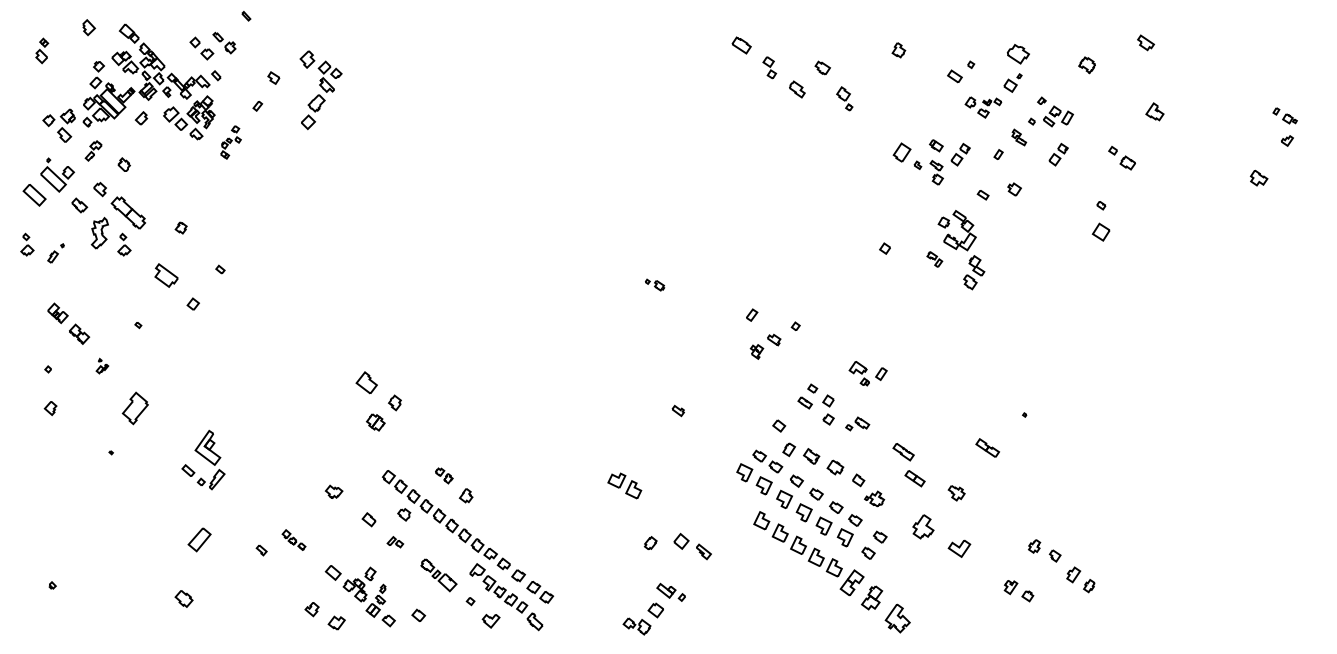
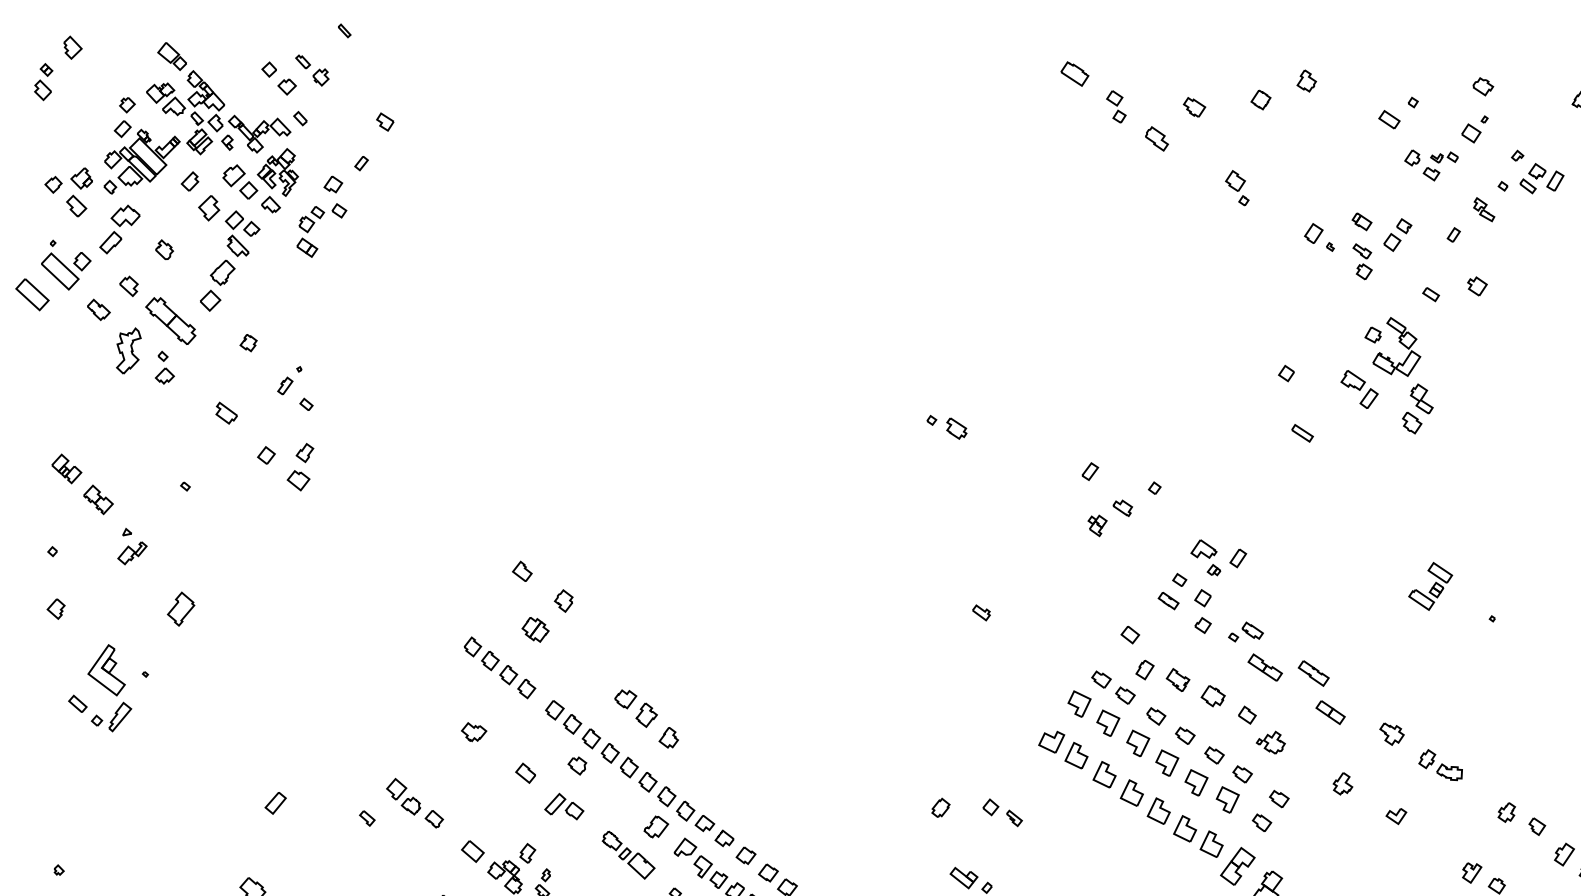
part: (88, 27) -> (72, 47), moved
part: (1018, 53) -> (1483, 85), size x0.62
part: (867, 63) -> (1260, 100), added
part: (320, 90) -> (228, 253), moved
part: (844, 98) -> (1236, 187), moved
part: (230, 142) -> (321, 217), size x1.67
part: (93, 150) -> (119, 228), size x1.67
part: (1058, 154) -> (1542, 234), removed
part: (907, 156) -> (1319, 237), size x0.71
part: (27, 244) -> (21, 367), removed
part: (55, 253) -> (288, 380), moved
part: (934, 259) -> (1359, 389), size x1.67
part: (165, 275) -> (225, 413), size x0.62
part: (654, 284) -> (946, 426), size x1.43
part: (896, 288) -> (1303, 432), added
part: (216, 311) -> (300, 466), added
part: (102, 366) -> (132, 547), size x1.67
part: (867, 373) -> (1217, 557), moved
part: (366, 382) -> (521, 570), size x0.62
part: (982, 392) -> (1430, 585), added
part: (135, 408) -> (181, 609), size x0.71
part: (351, 447) -> (499, 666), added
part: (987, 447) -> (1264, 666), moved
part: (203, 459) -> (100, 687), moved
part: (444, 475) -> (636, 708), size x1.67
part: (624, 485) -> (1062, 749), moved
part: (989, 514) -> (1440, 765), added
part: (923, 526) -> (1343, 783), size x0.62
part: (293, 539) -> (414, 802), size x1.67
part: (199, 540) -> (275, 803), size x0.62
part: (395, 541) -> (564, 805), size x1.67
part: (692, 546) -> (1002, 812), size x0.71
part: (959, 549) -> (1396, 817), size x0.62
part: (457, 556) -> (655, 827), added

